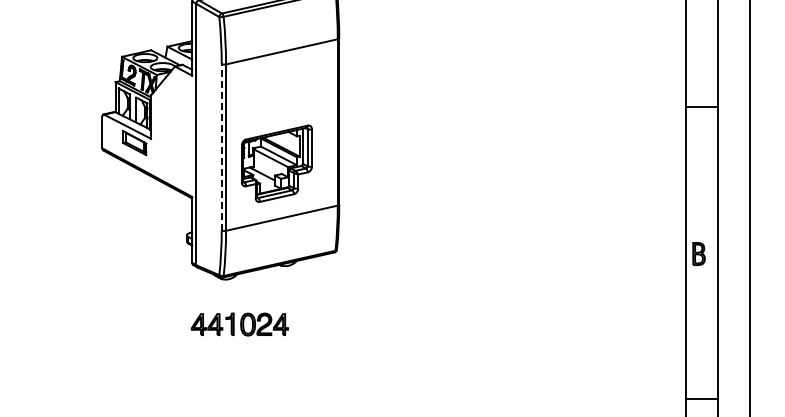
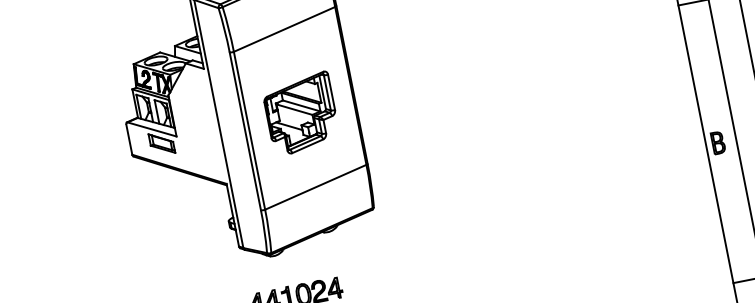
line: (221, 146) -> (244, 130), dashed -> solid
part: (276, 163) -> (300, 113), moved

